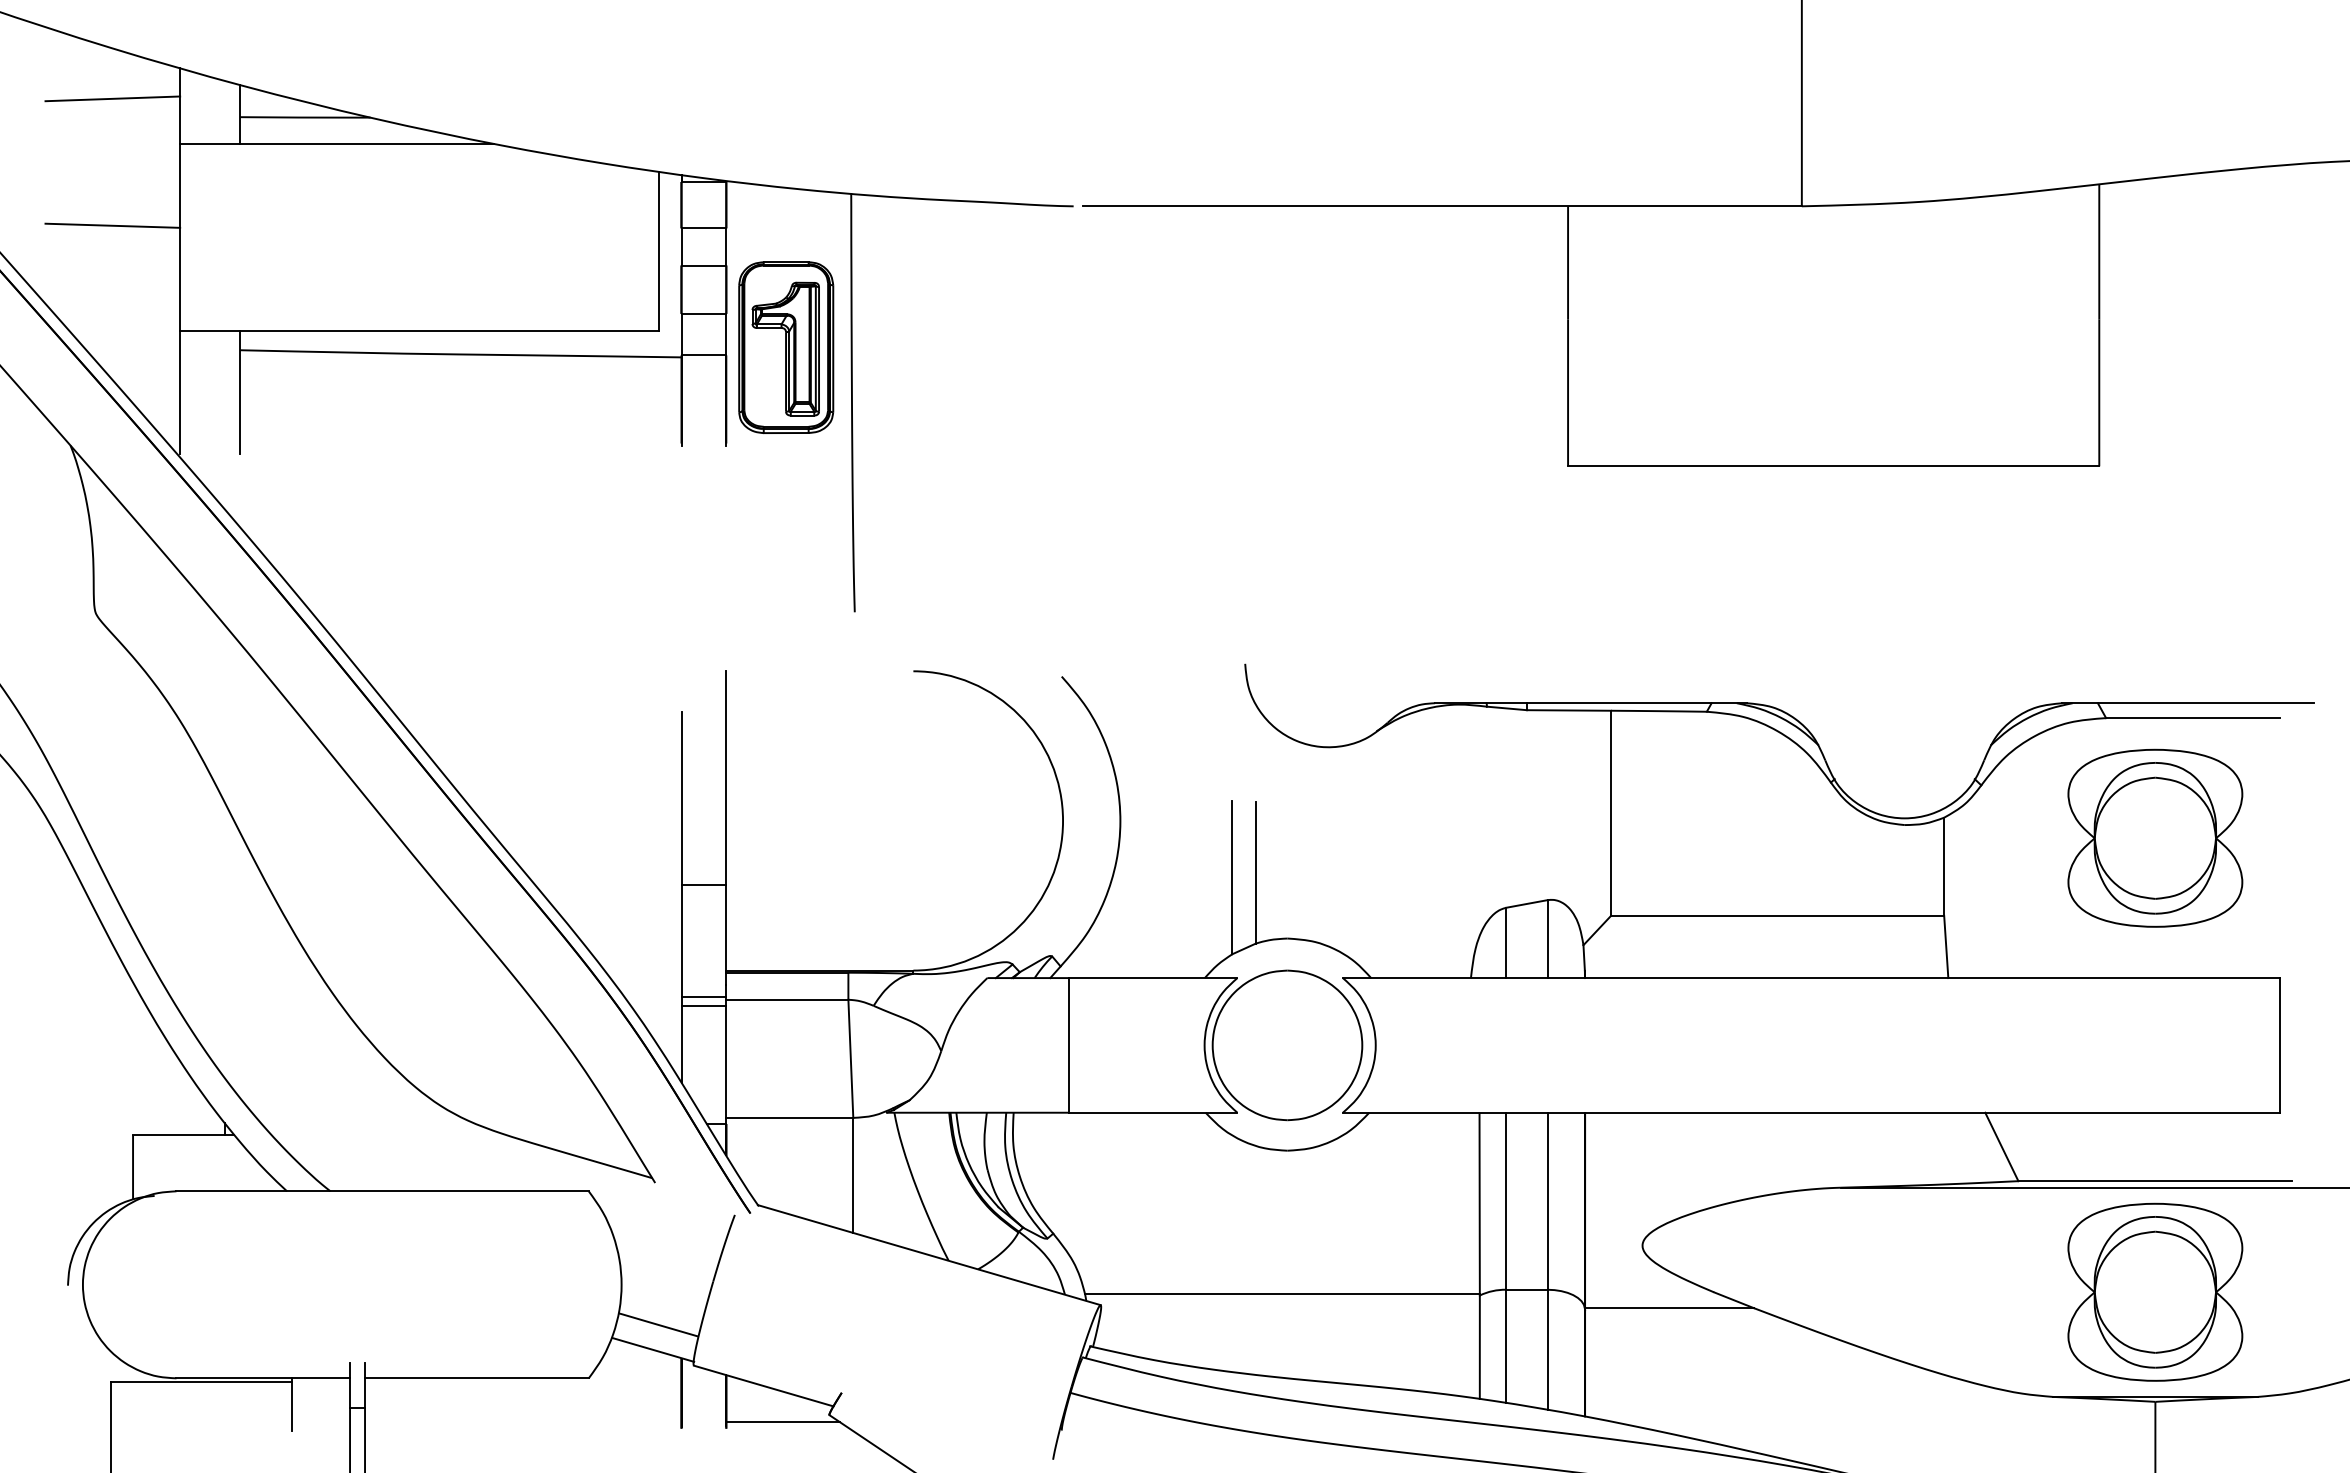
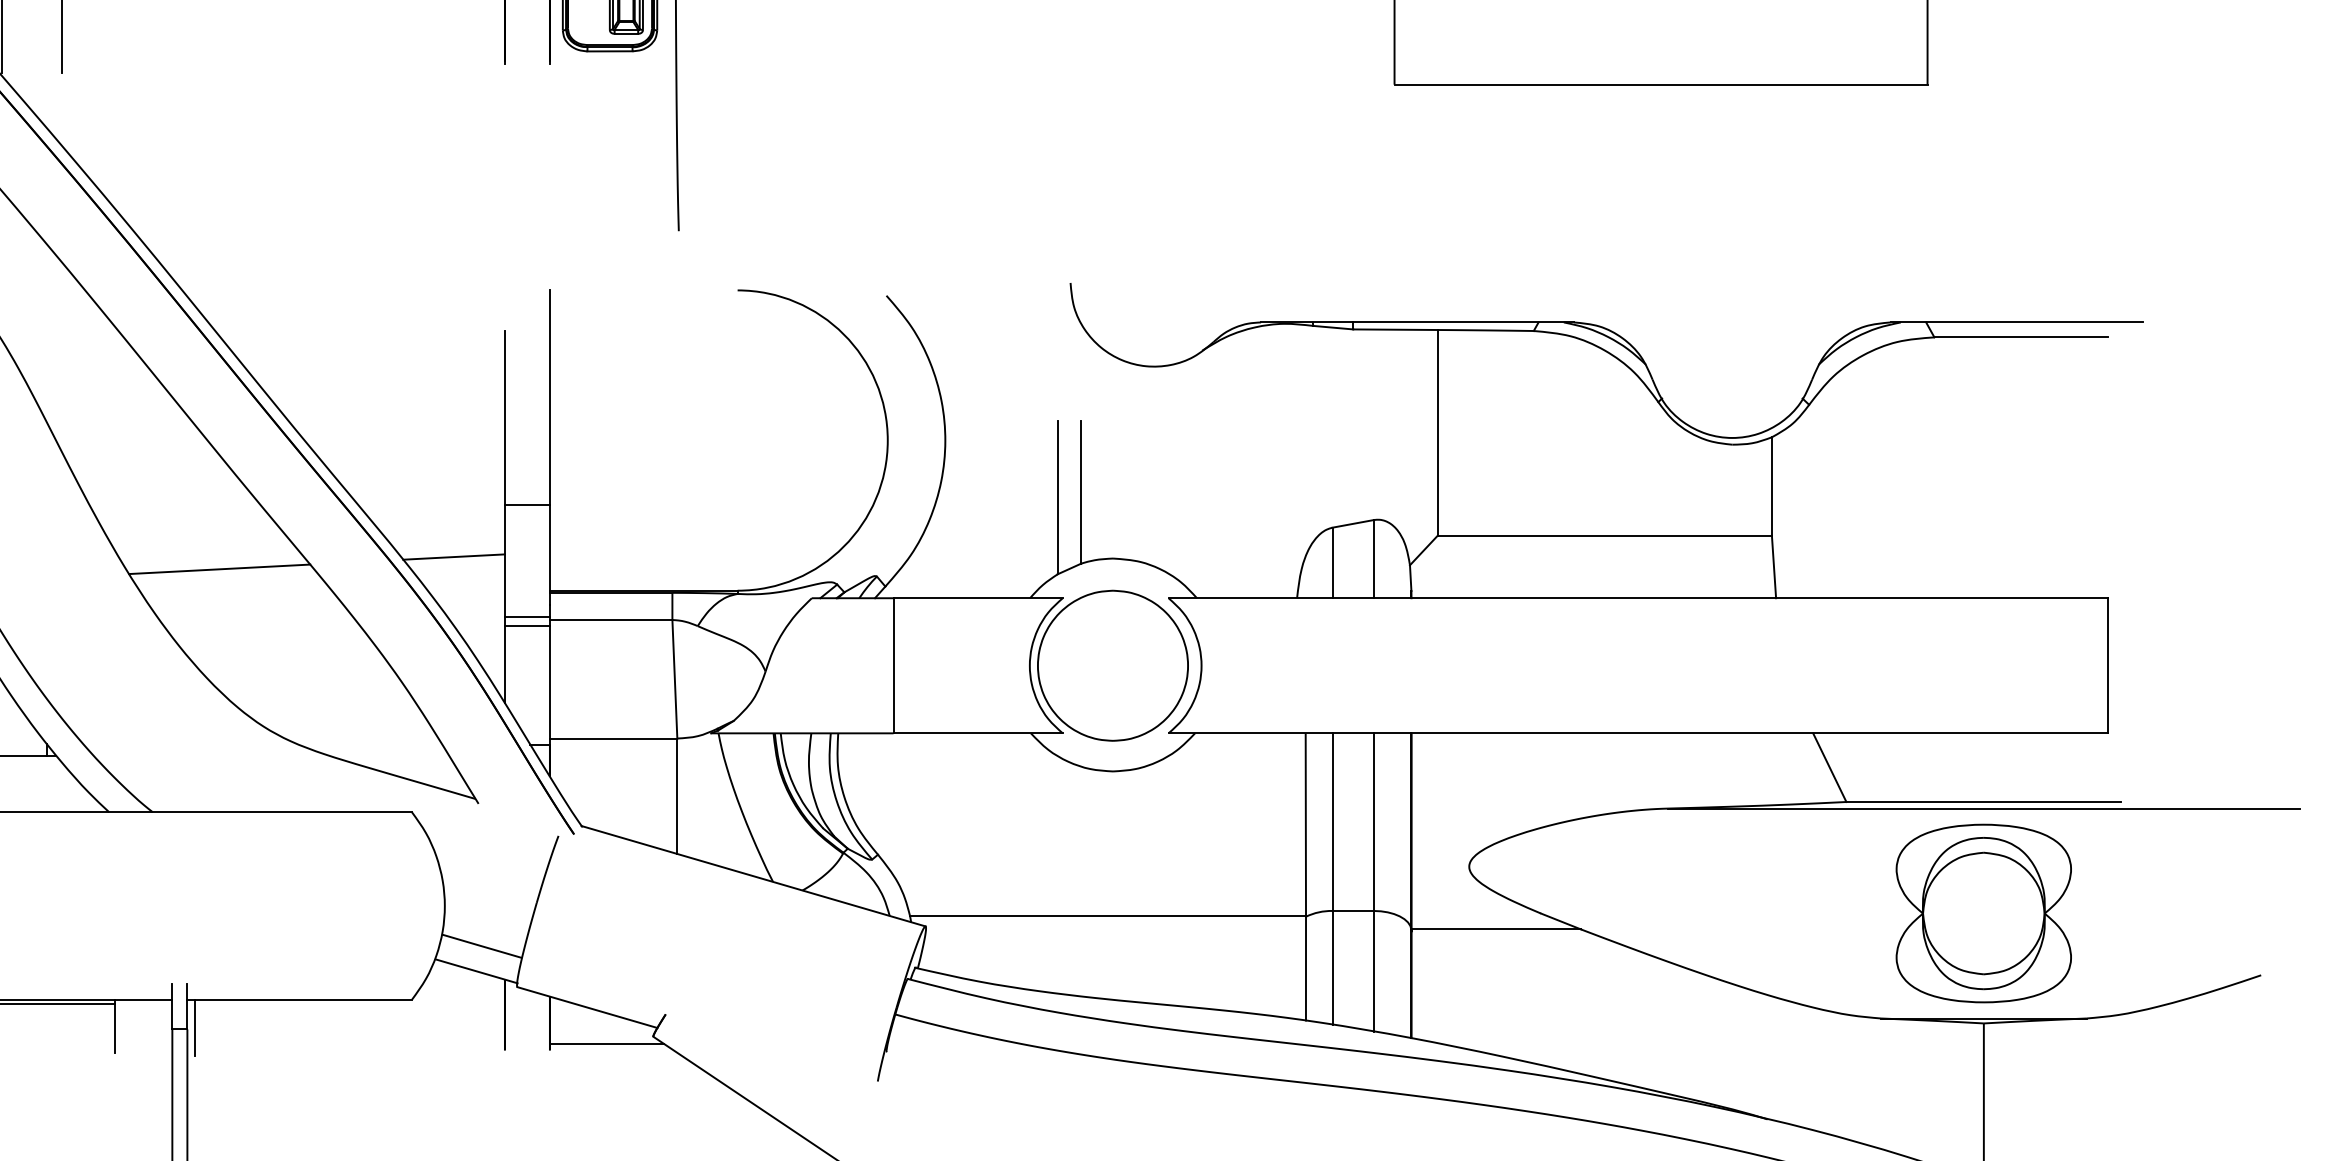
part: (2155, 837) -> (1983, 457), removed
line: (630, 936) -> (453, 556), added
line: (397, 948) -> (219, 568), added
line: (372, 1406) -> (194, 1028), added

